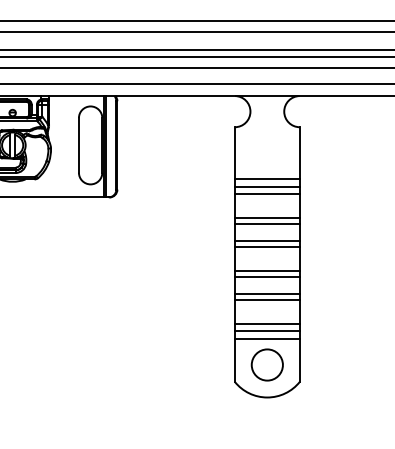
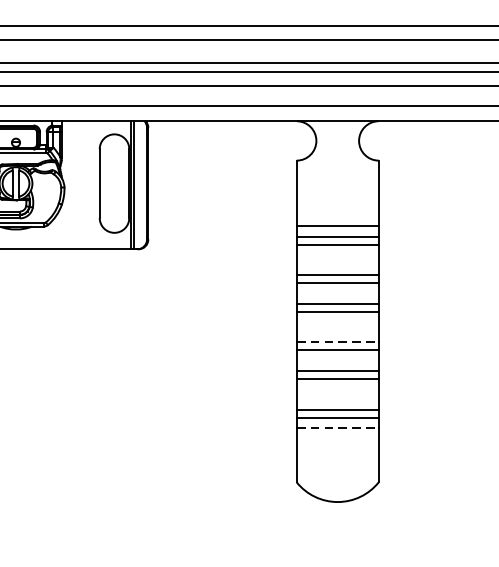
line: (267, 271) -> (337, 342), solid -> dashed
line: (267, 339) -> (337, 428), solid -> dashed
circle: (266, 364) -> (336, 460), removed

